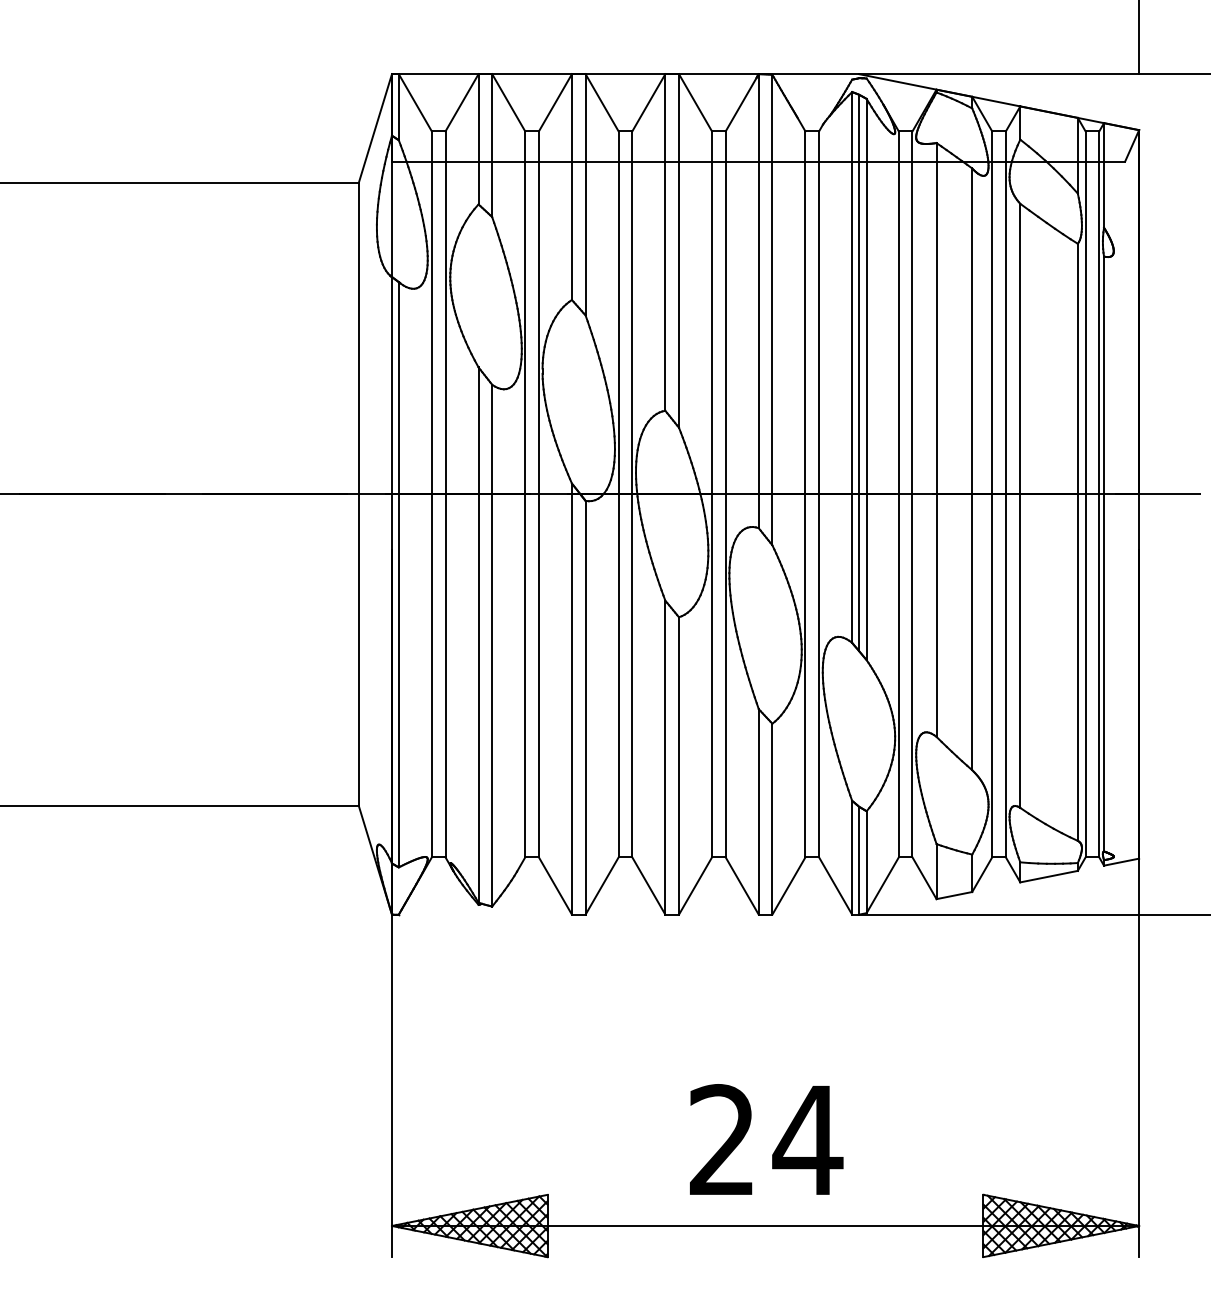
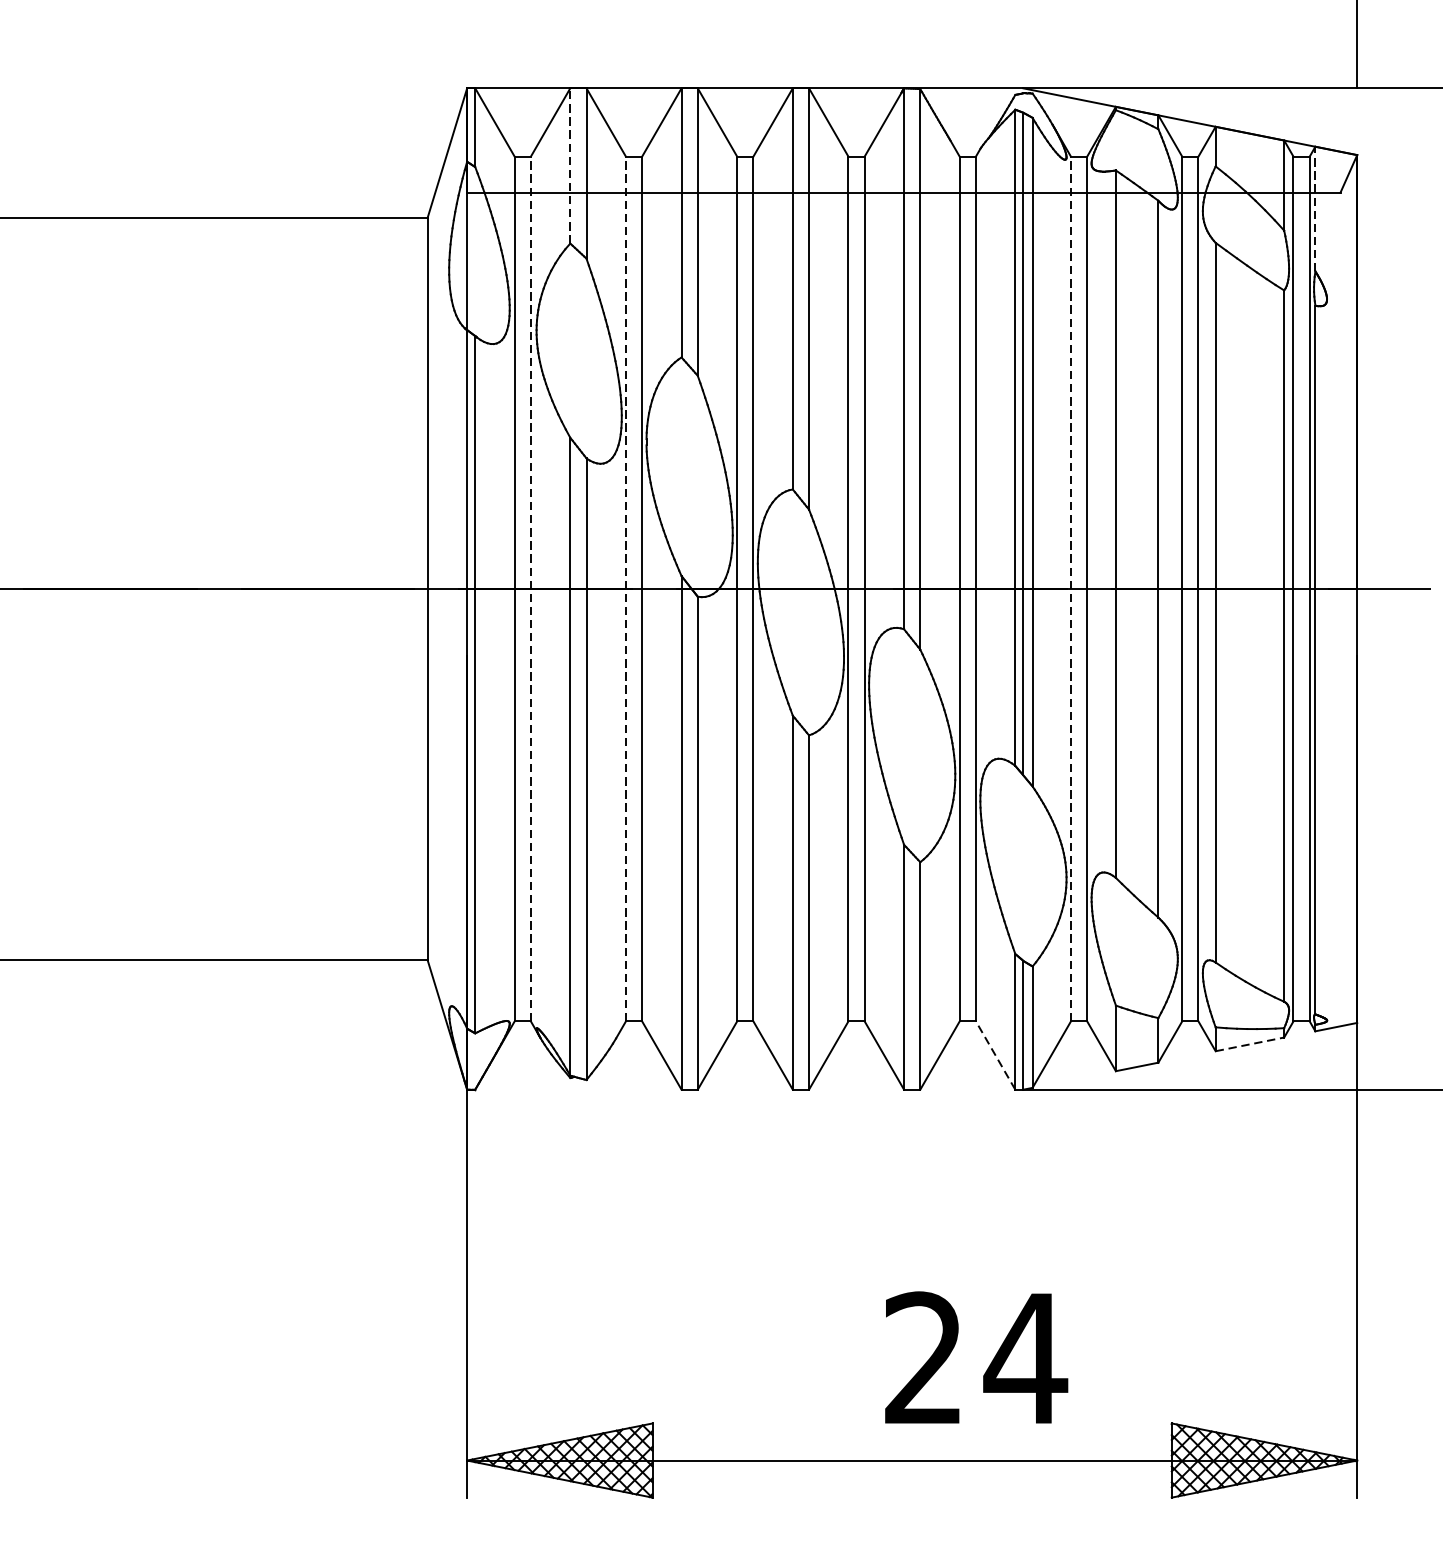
line: (478, 138) -> (570, 165), solid -> dashed
line: (1104, 174) -> (1315, 207), solid -> dashed
line: (445, 494) -> (530, 589), solid -> dashed
line: (525, 494) -> (626, 589), solid -> dashed
line: (898, 494) -> (1070, 589), solid -> dashed
line: (1049, 876) -> (1250, 1044), solid -> dashed
line: (835, 885) -> (995, 1054), solid -> dashed
text: (766, 1139) -> (976, 1357), moved

